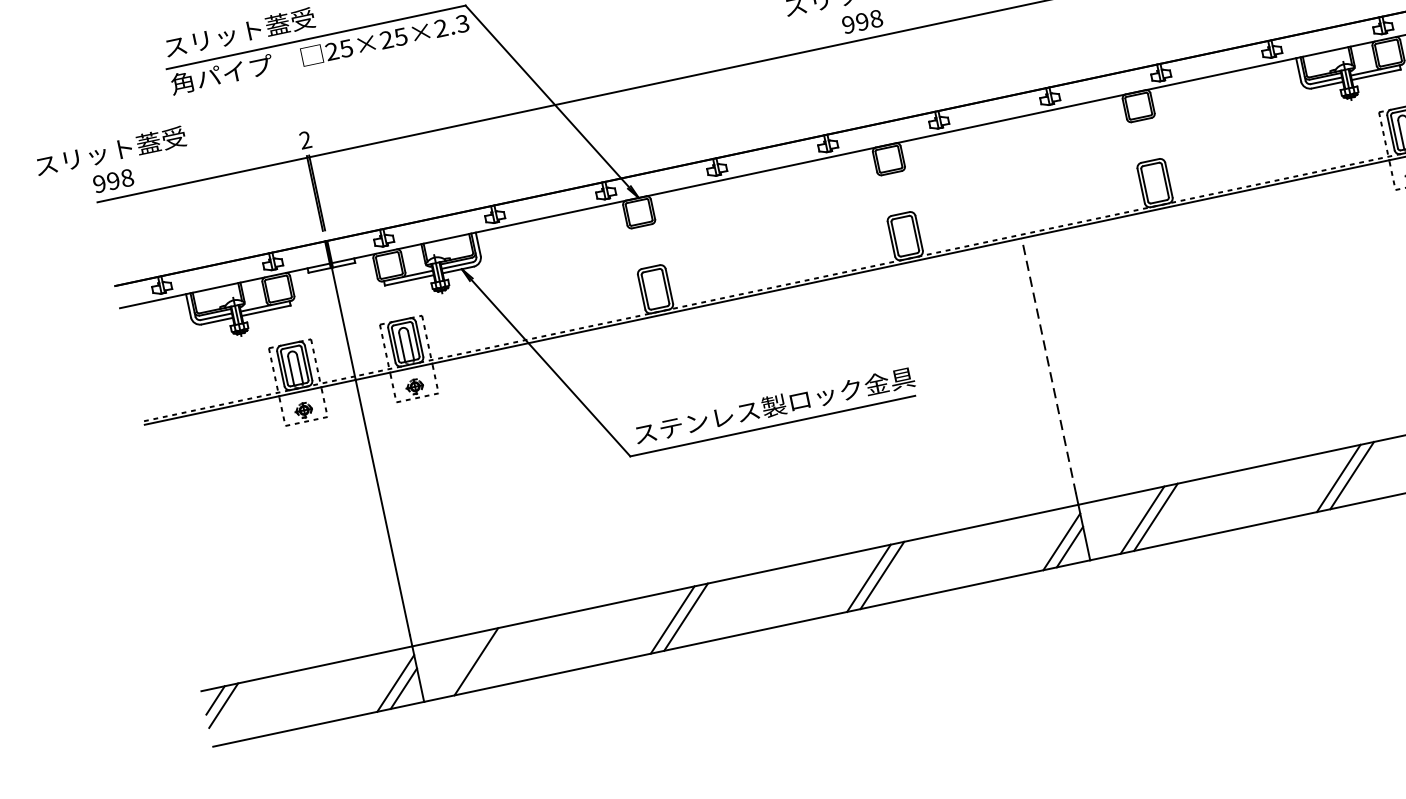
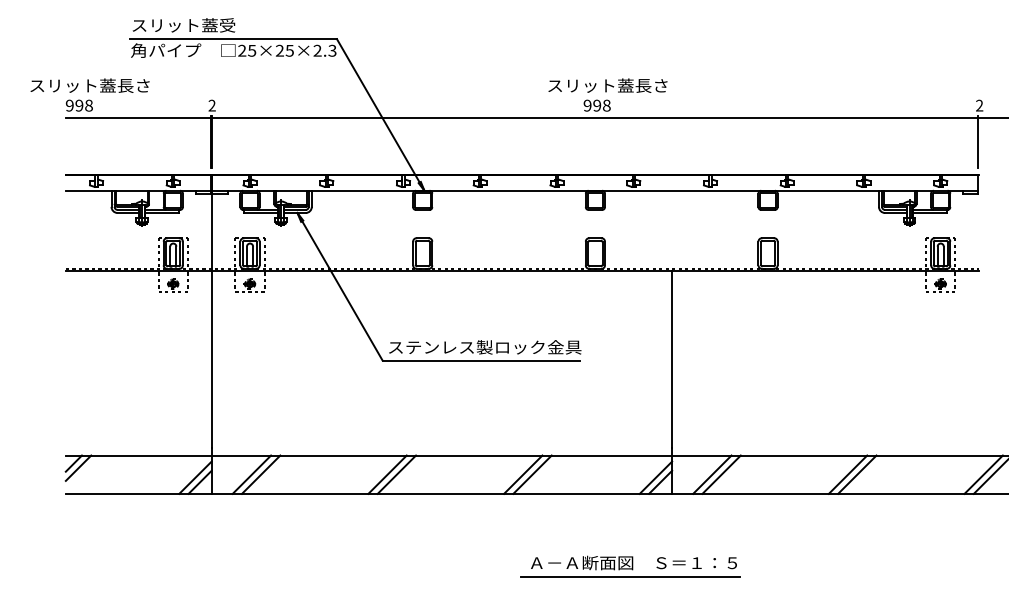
text: (185, 135) -> (133, 85), スリット蓋受 -> スリット蓋長さ
line: (1049, 365) -> (672, 359), dashed -> solid
line: (488, 658) -> (260, 474), added
part: (1052, 678) -> (630, 566), added

